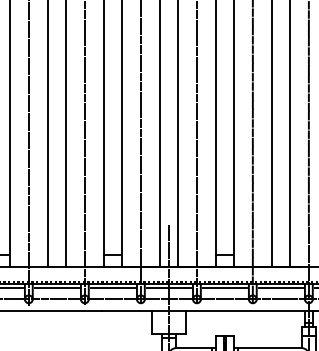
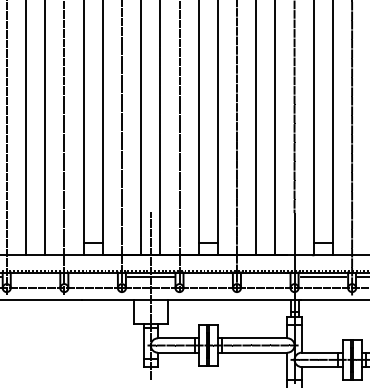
line: (56, 288) -> (35, 276), removed
line: (113, 288) -> (93, 276), removed
line: (225, 288) -> (208, 276), removed
line: (280, 288) -> (265, 276), removed

